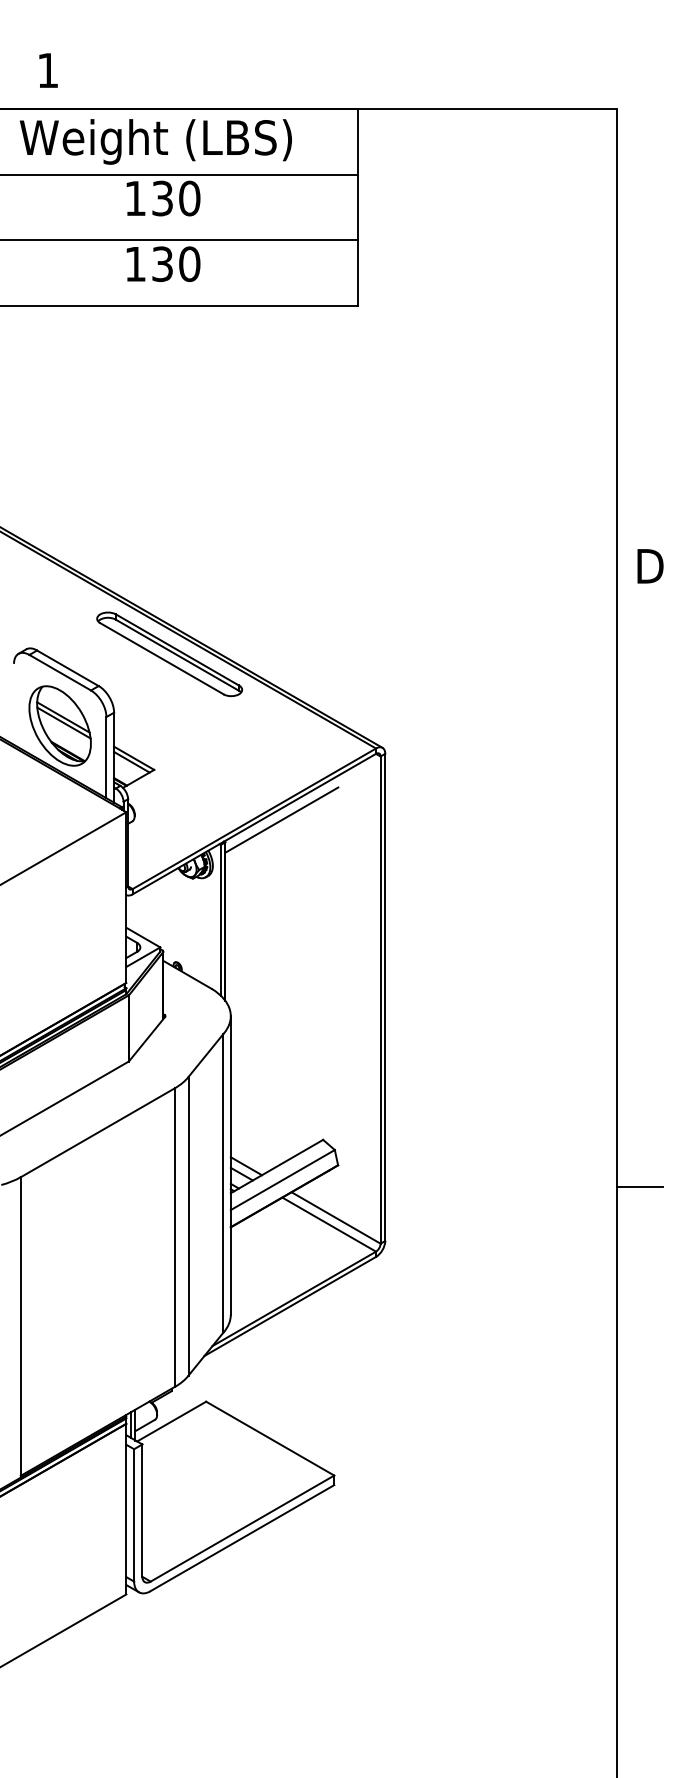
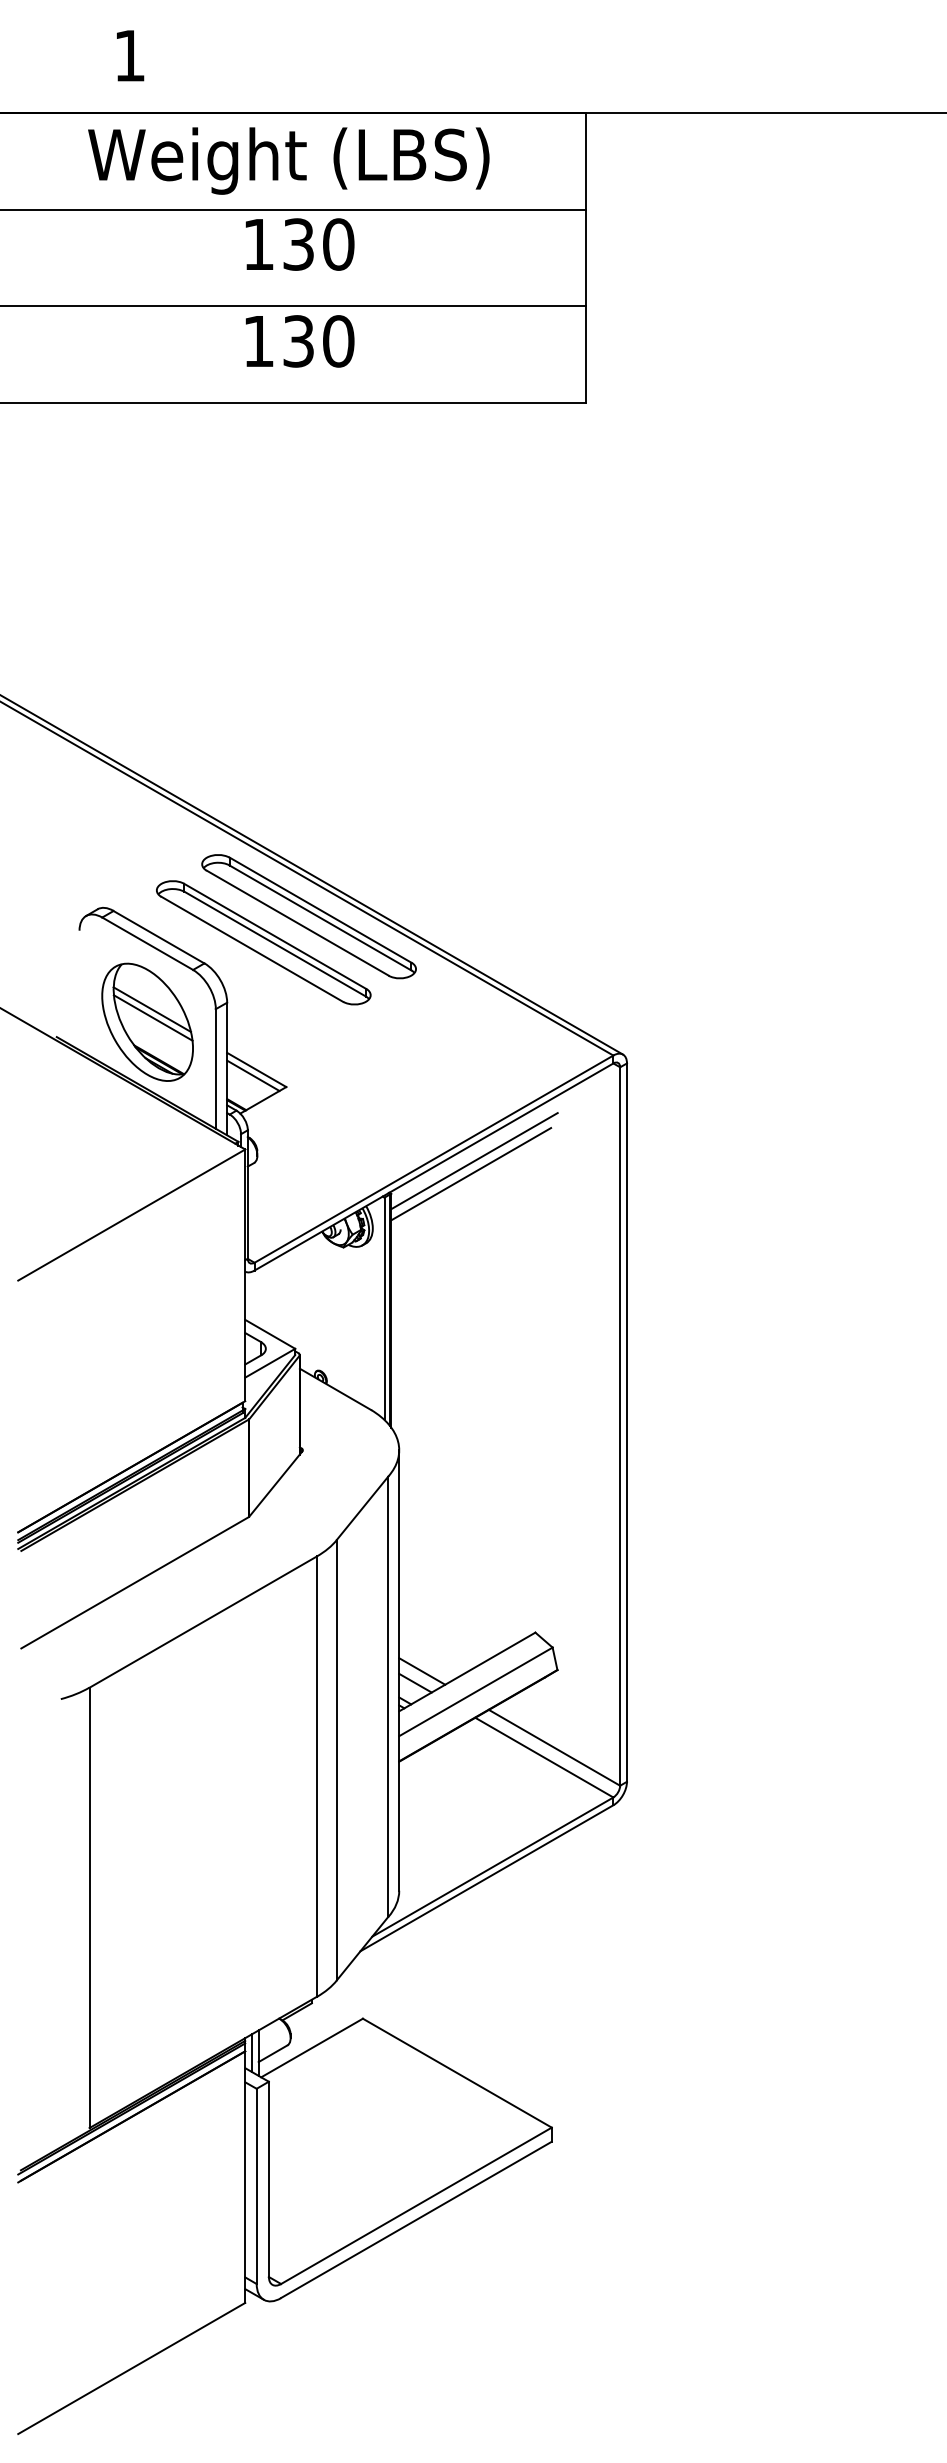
part: (138, 671) -> (263, 941), added
line: (279, 828) -> (471, 1173), added

